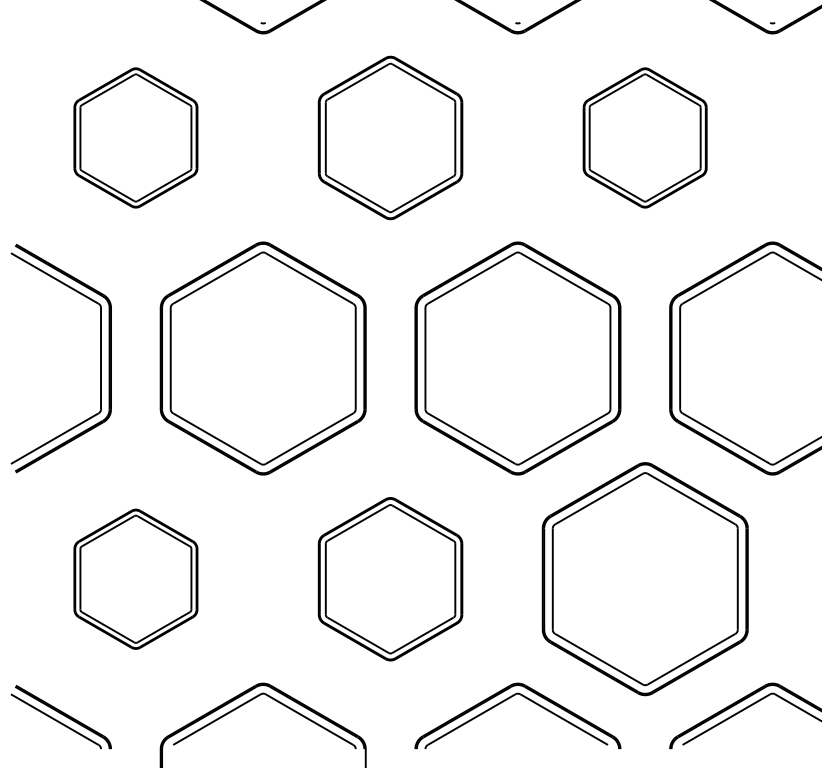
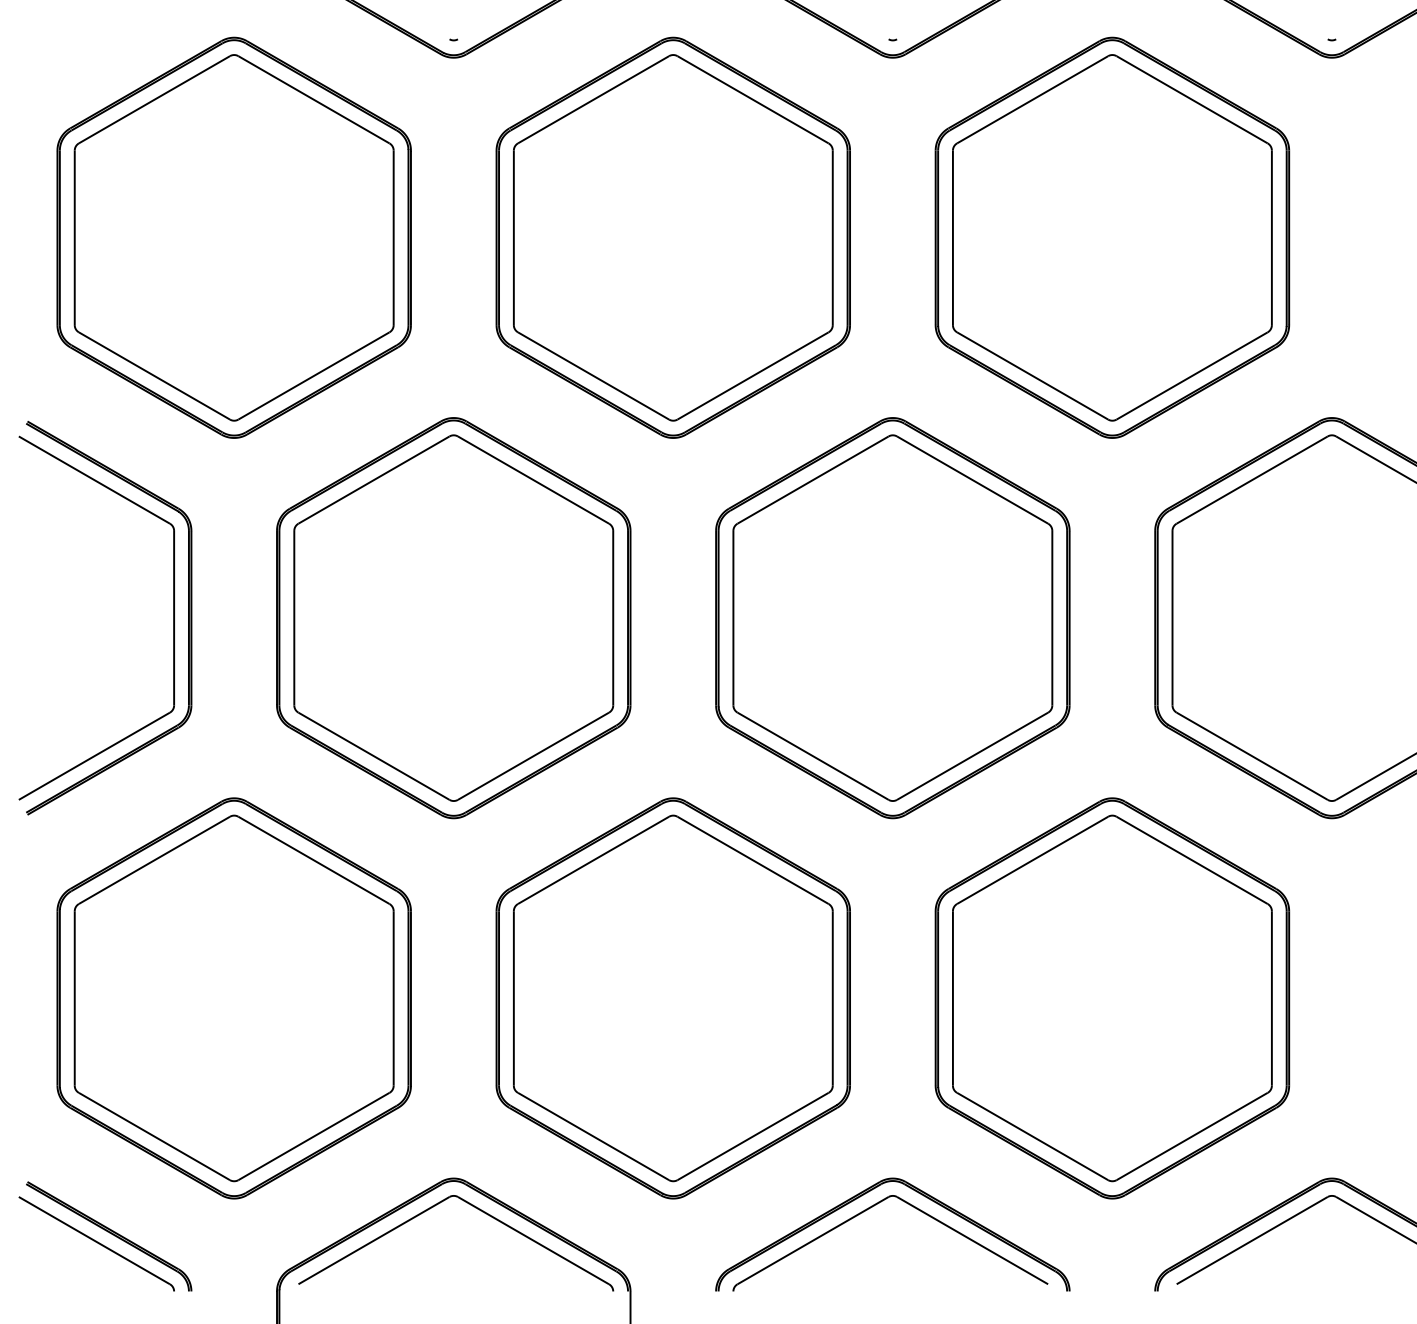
part: (135, 137) -> (233, 237), size x1.67
part: (390, 137) -> (673, 237), size x1.43
part: (644, 137) -> (1111, 237), size x1.67
part: (135, 579) -> (233, 999), size x1.67
part: (390, 579) -> (673, 999), size x1.43

